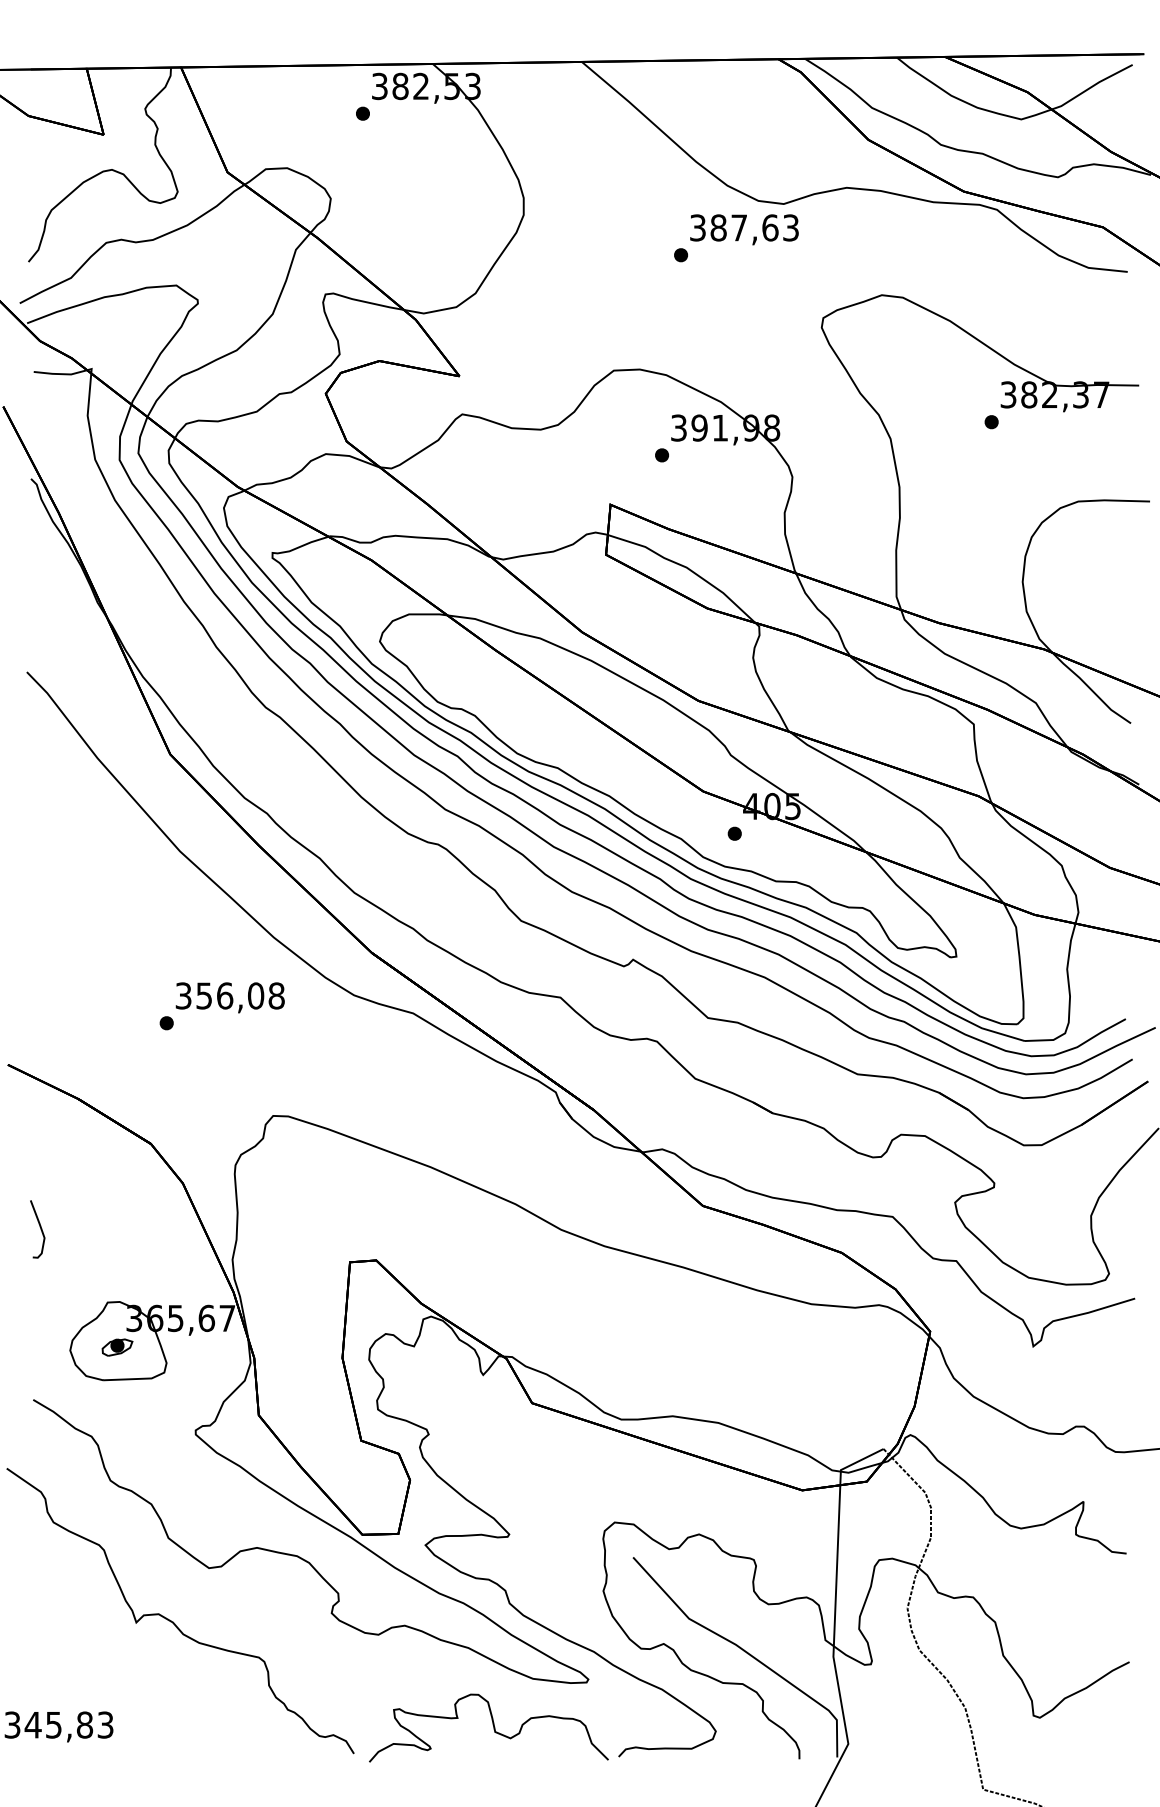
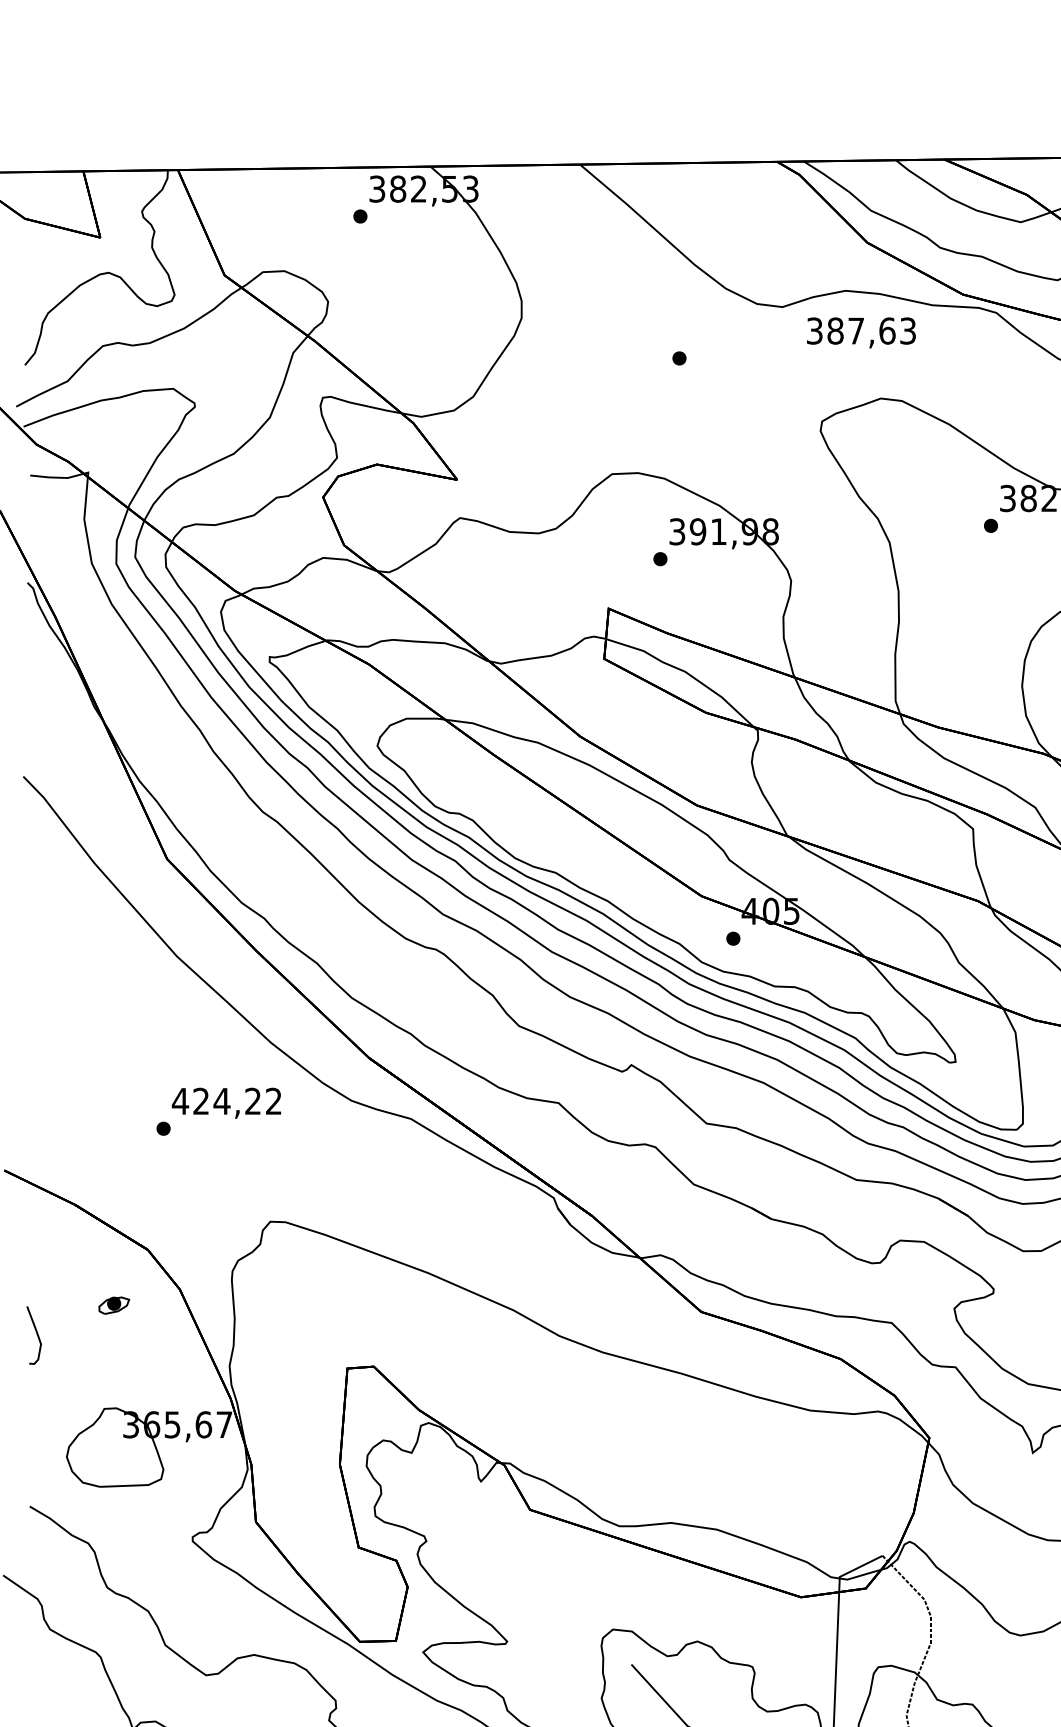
text: (744, 229) -> (861, 332), moved
text: (229, 995) -> (226, 1100), 356,08 -> 424,22
part: (117, 1347) -> (114, 1305), moved

